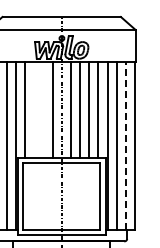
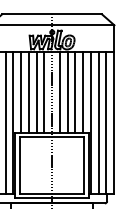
line: (34, 109) -> (29, 92), added
line: (43, 109) -> (36, 92), added
line: (125, 145) -> (105, 122), dashed -> solid

